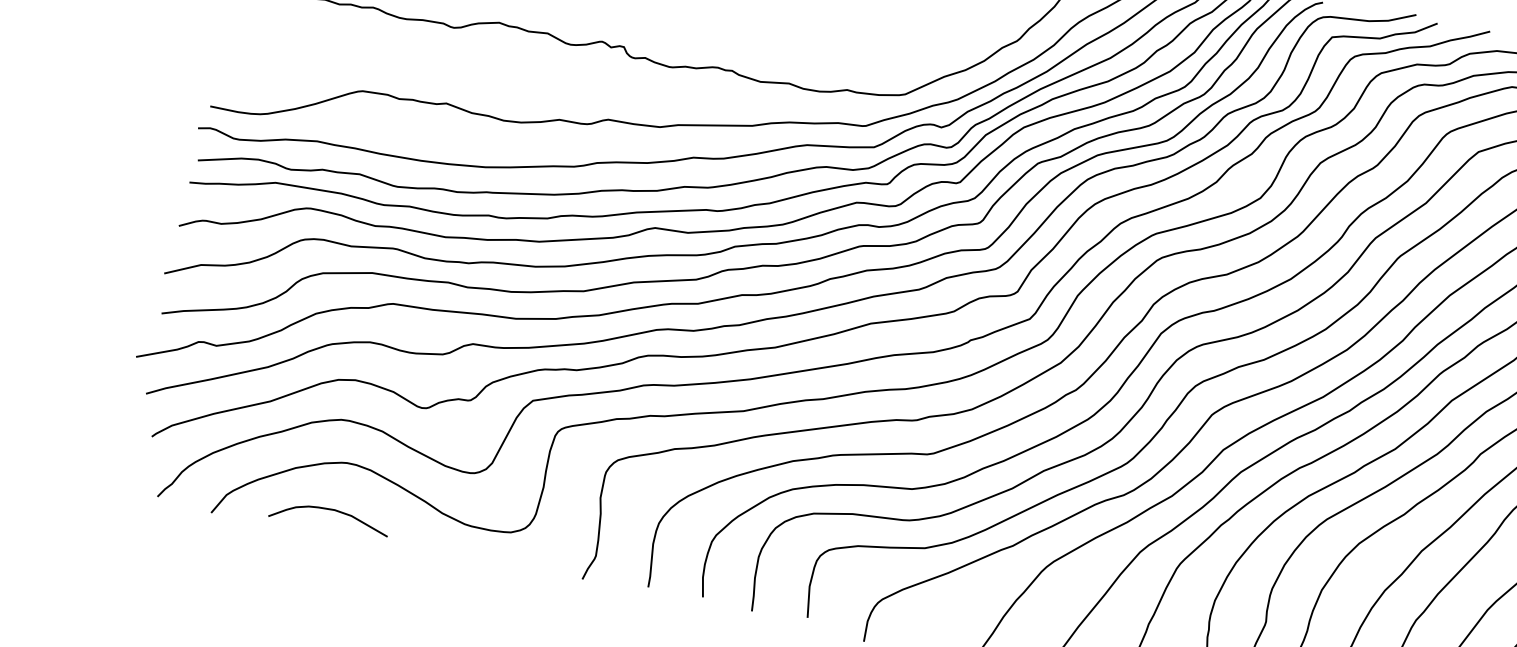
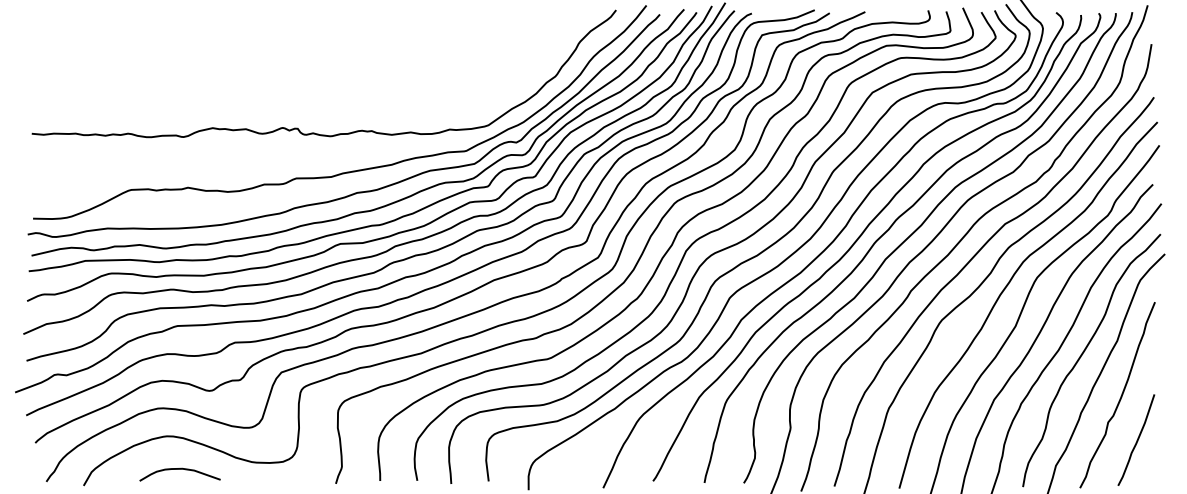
curve: (330, 510) -> (179, 469), moved

